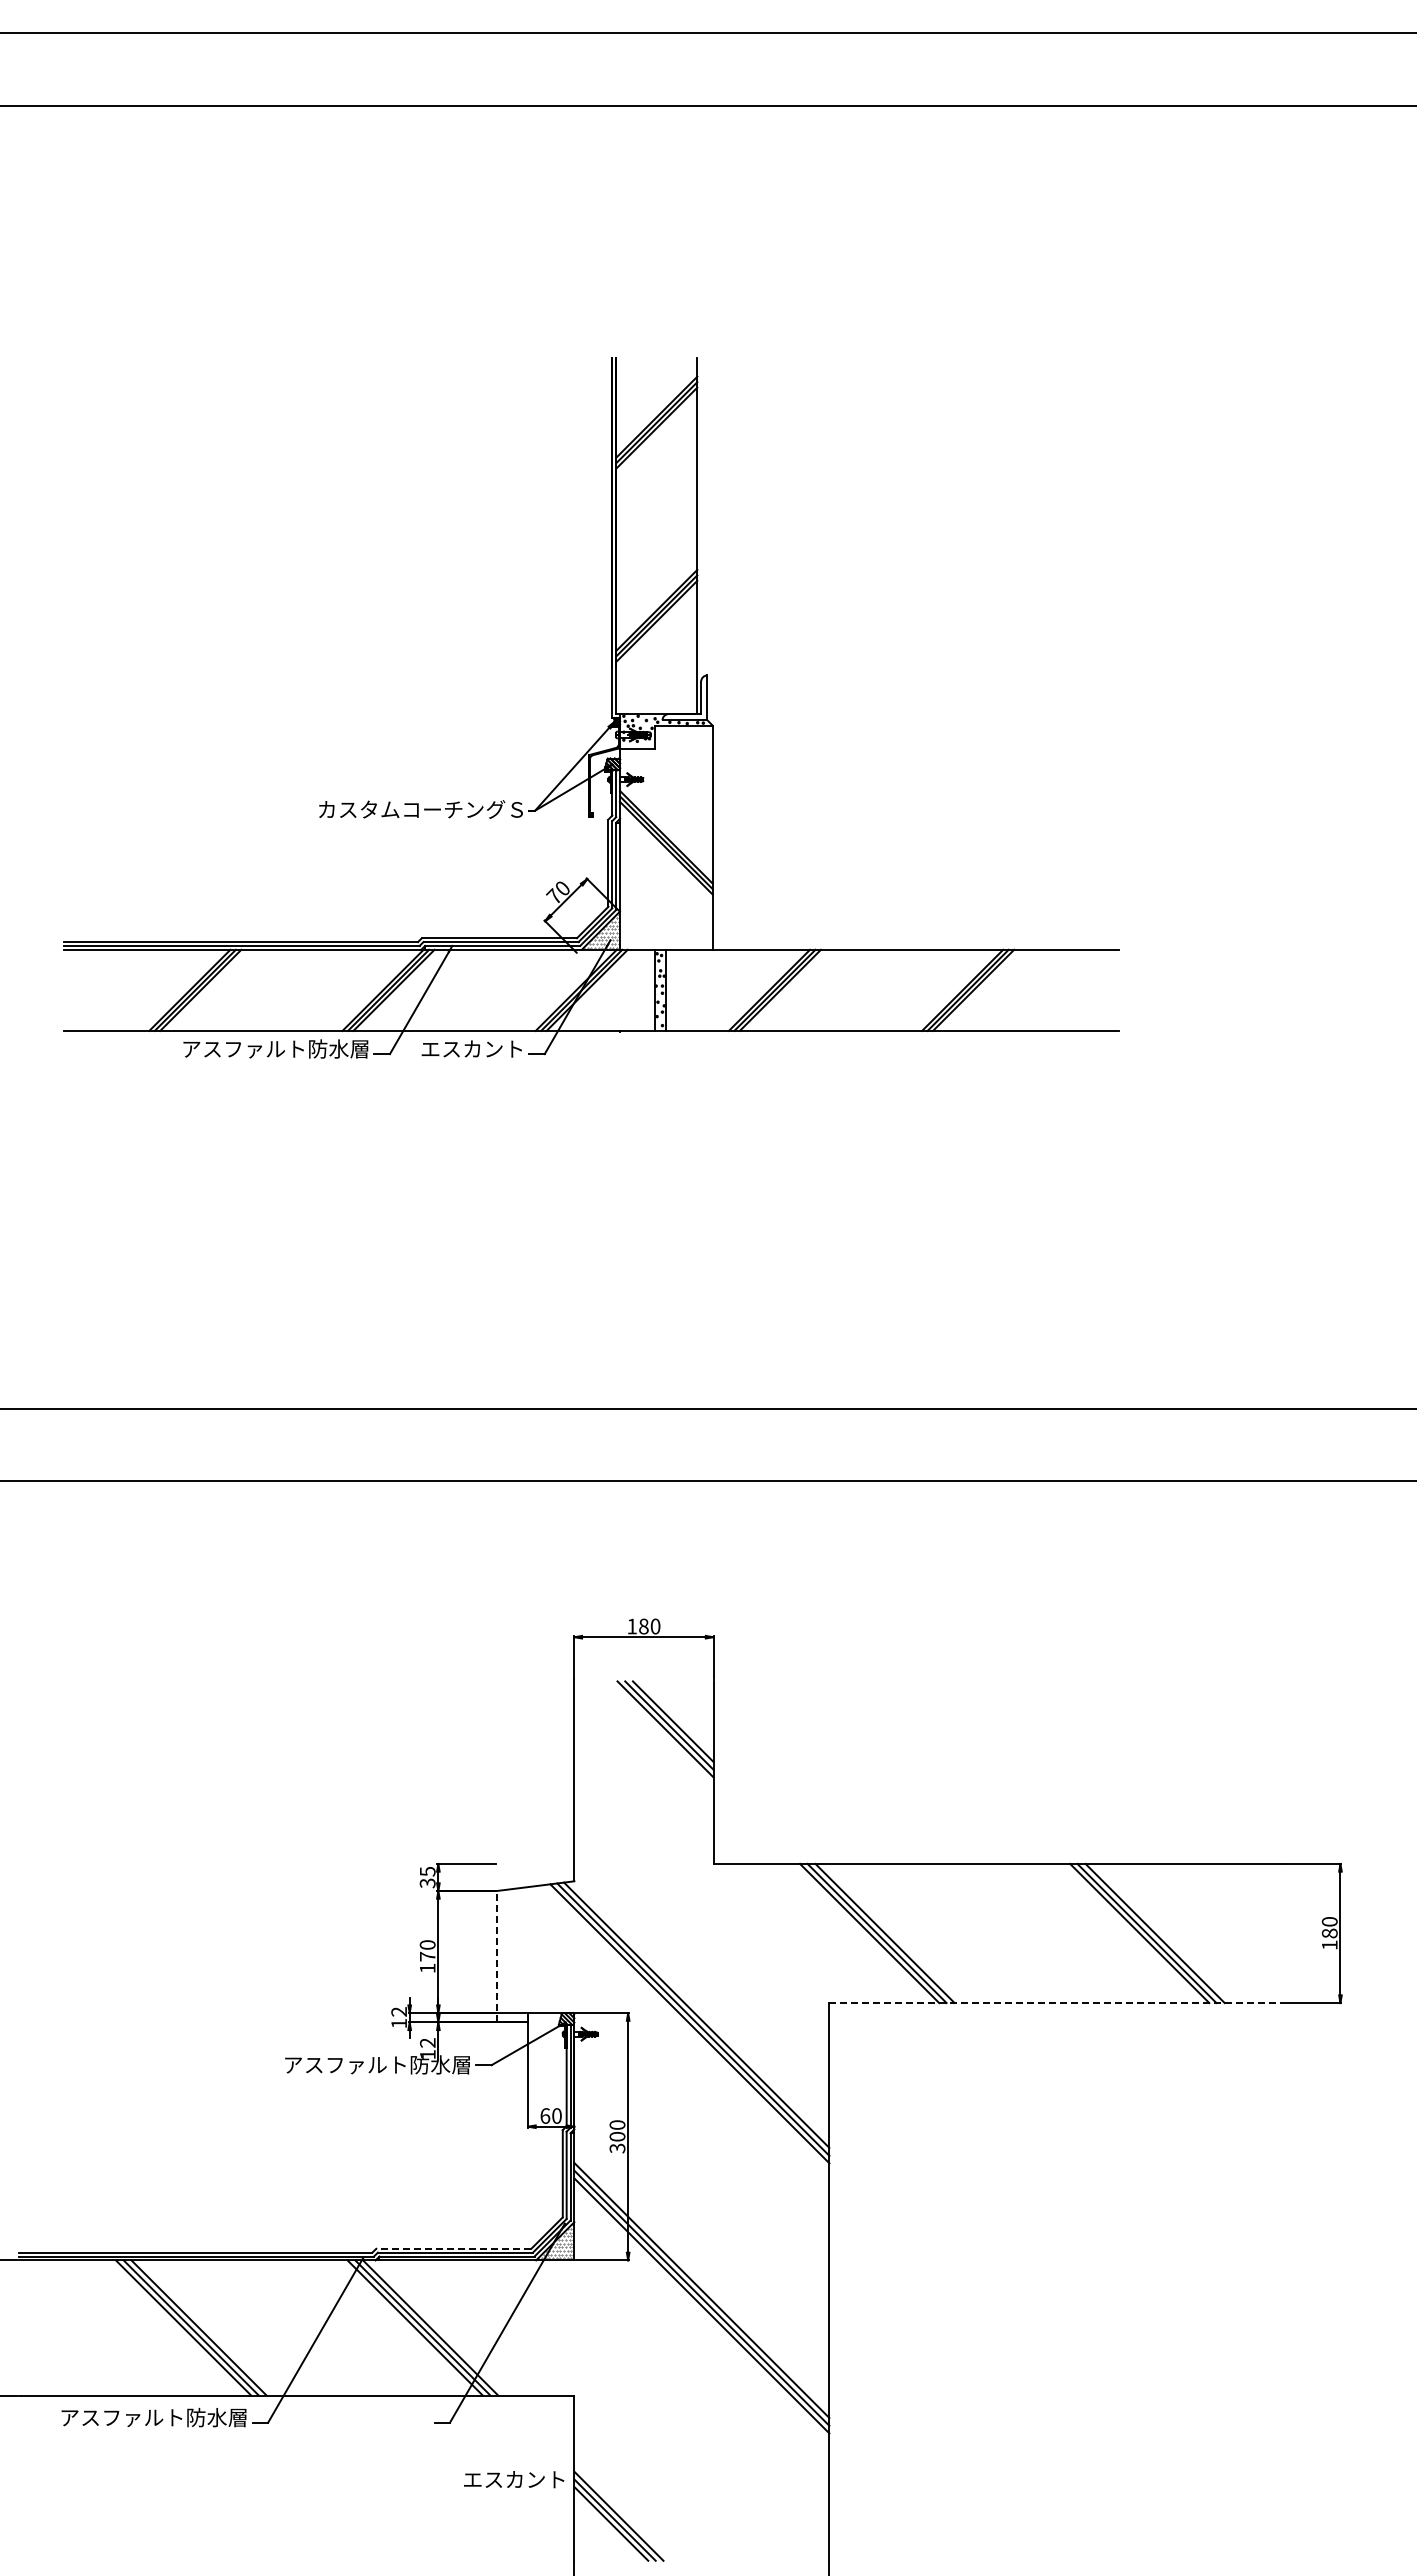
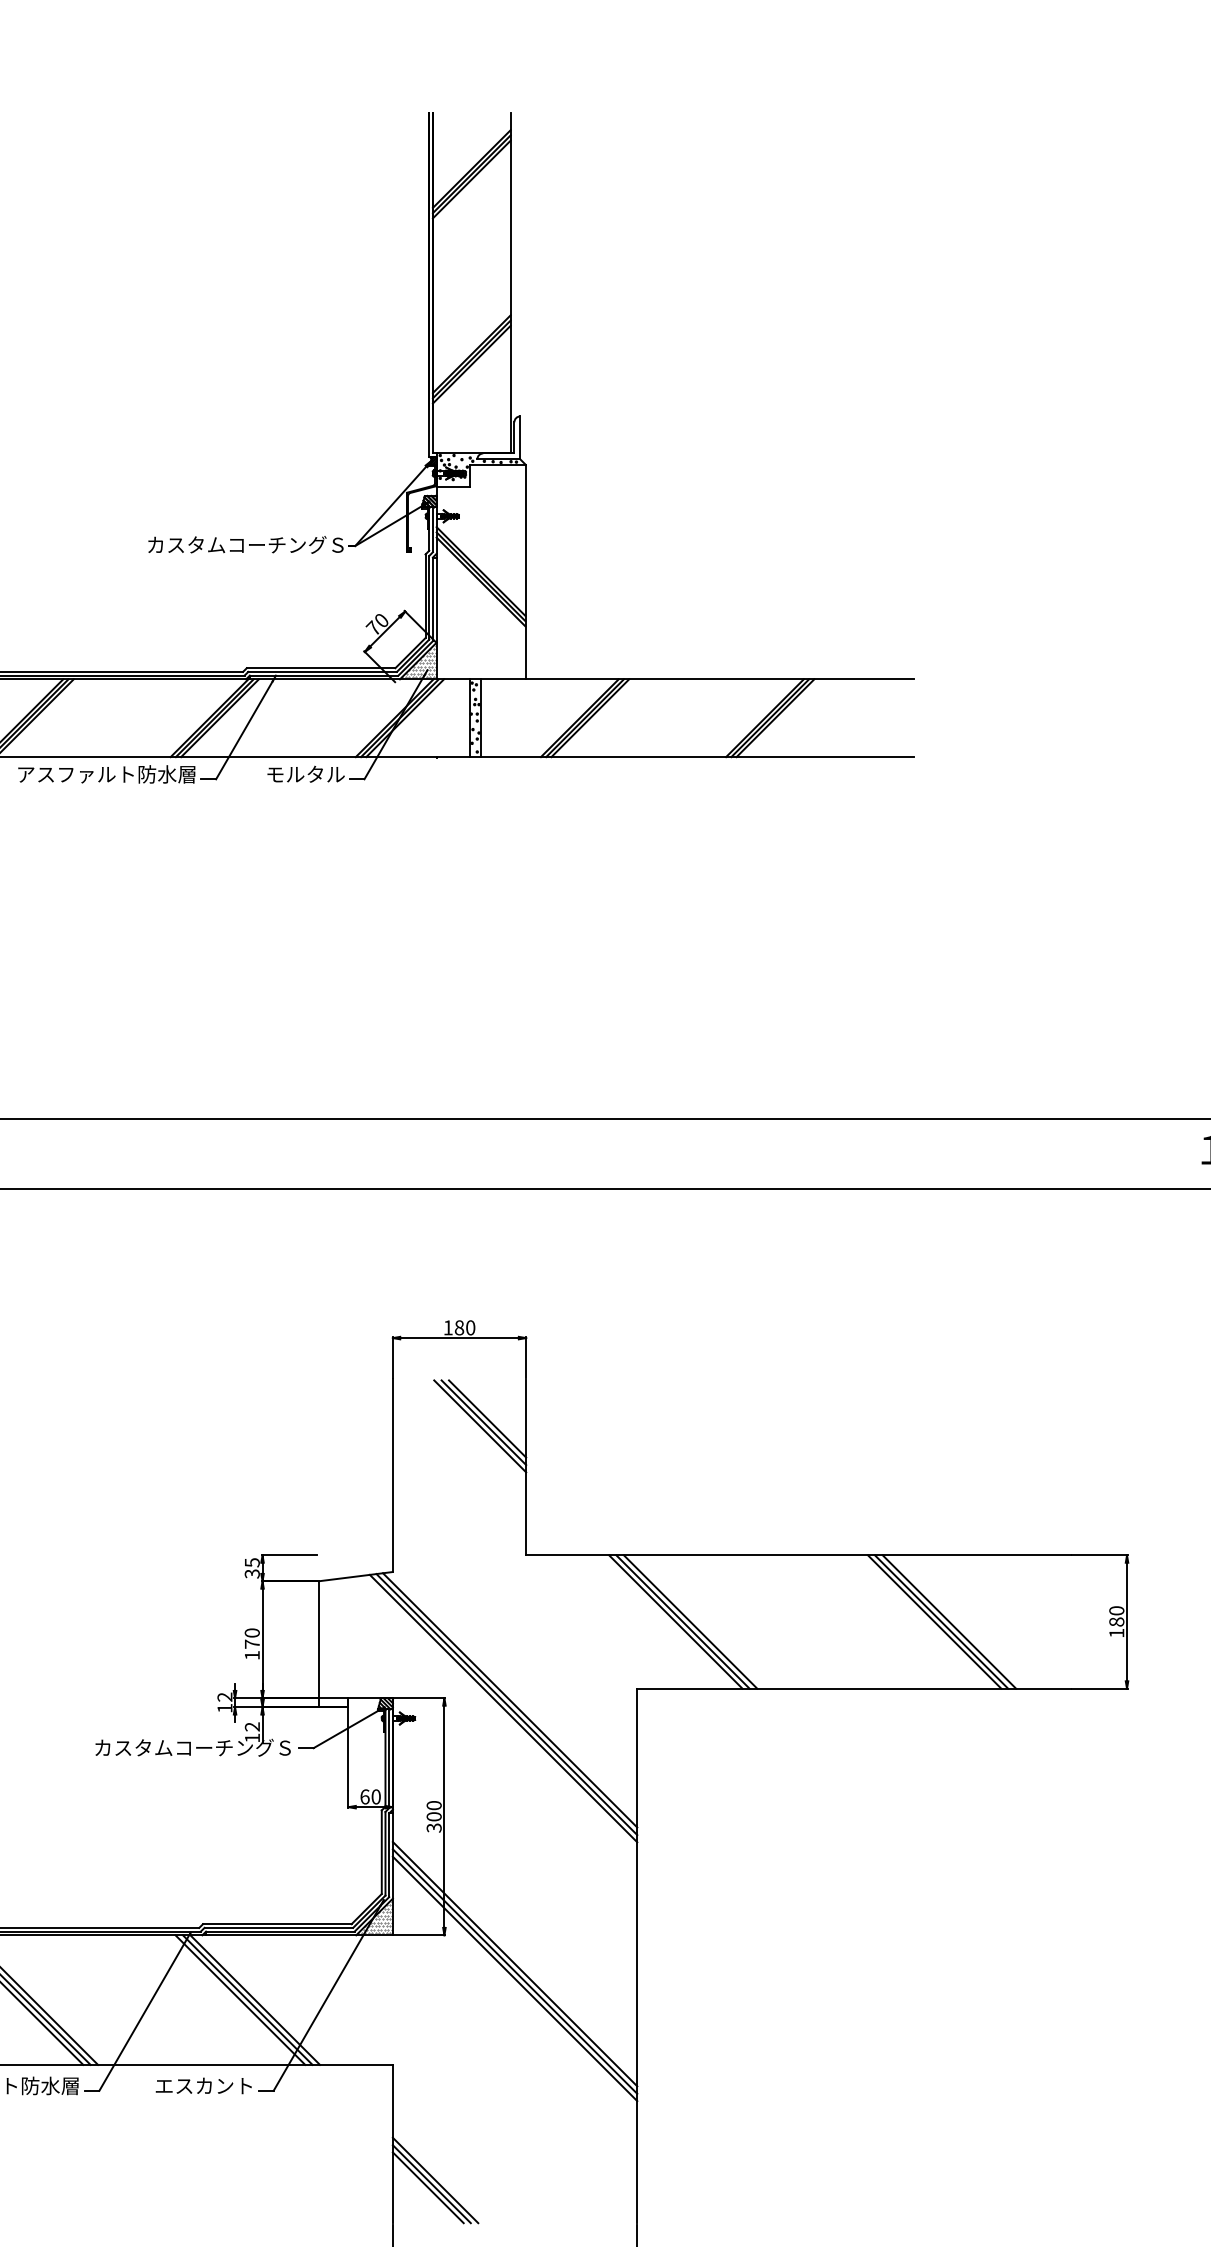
text: (472, 1048) -> (295, 773), エスカント -> モルタル
line: (497, 1956) -> (319, 1644), dashed -> solid
line: (1056, 2003) -> (854, 1689), dashed -> solid
text: (366, 2064) -> (193, 1747), アスファルト防水層 -> カスタムコーチングＳ
line: (453, 2248) -> (277, 1923), dashed -> solid
text: (514, 2479) -> (204, 2085), moved

